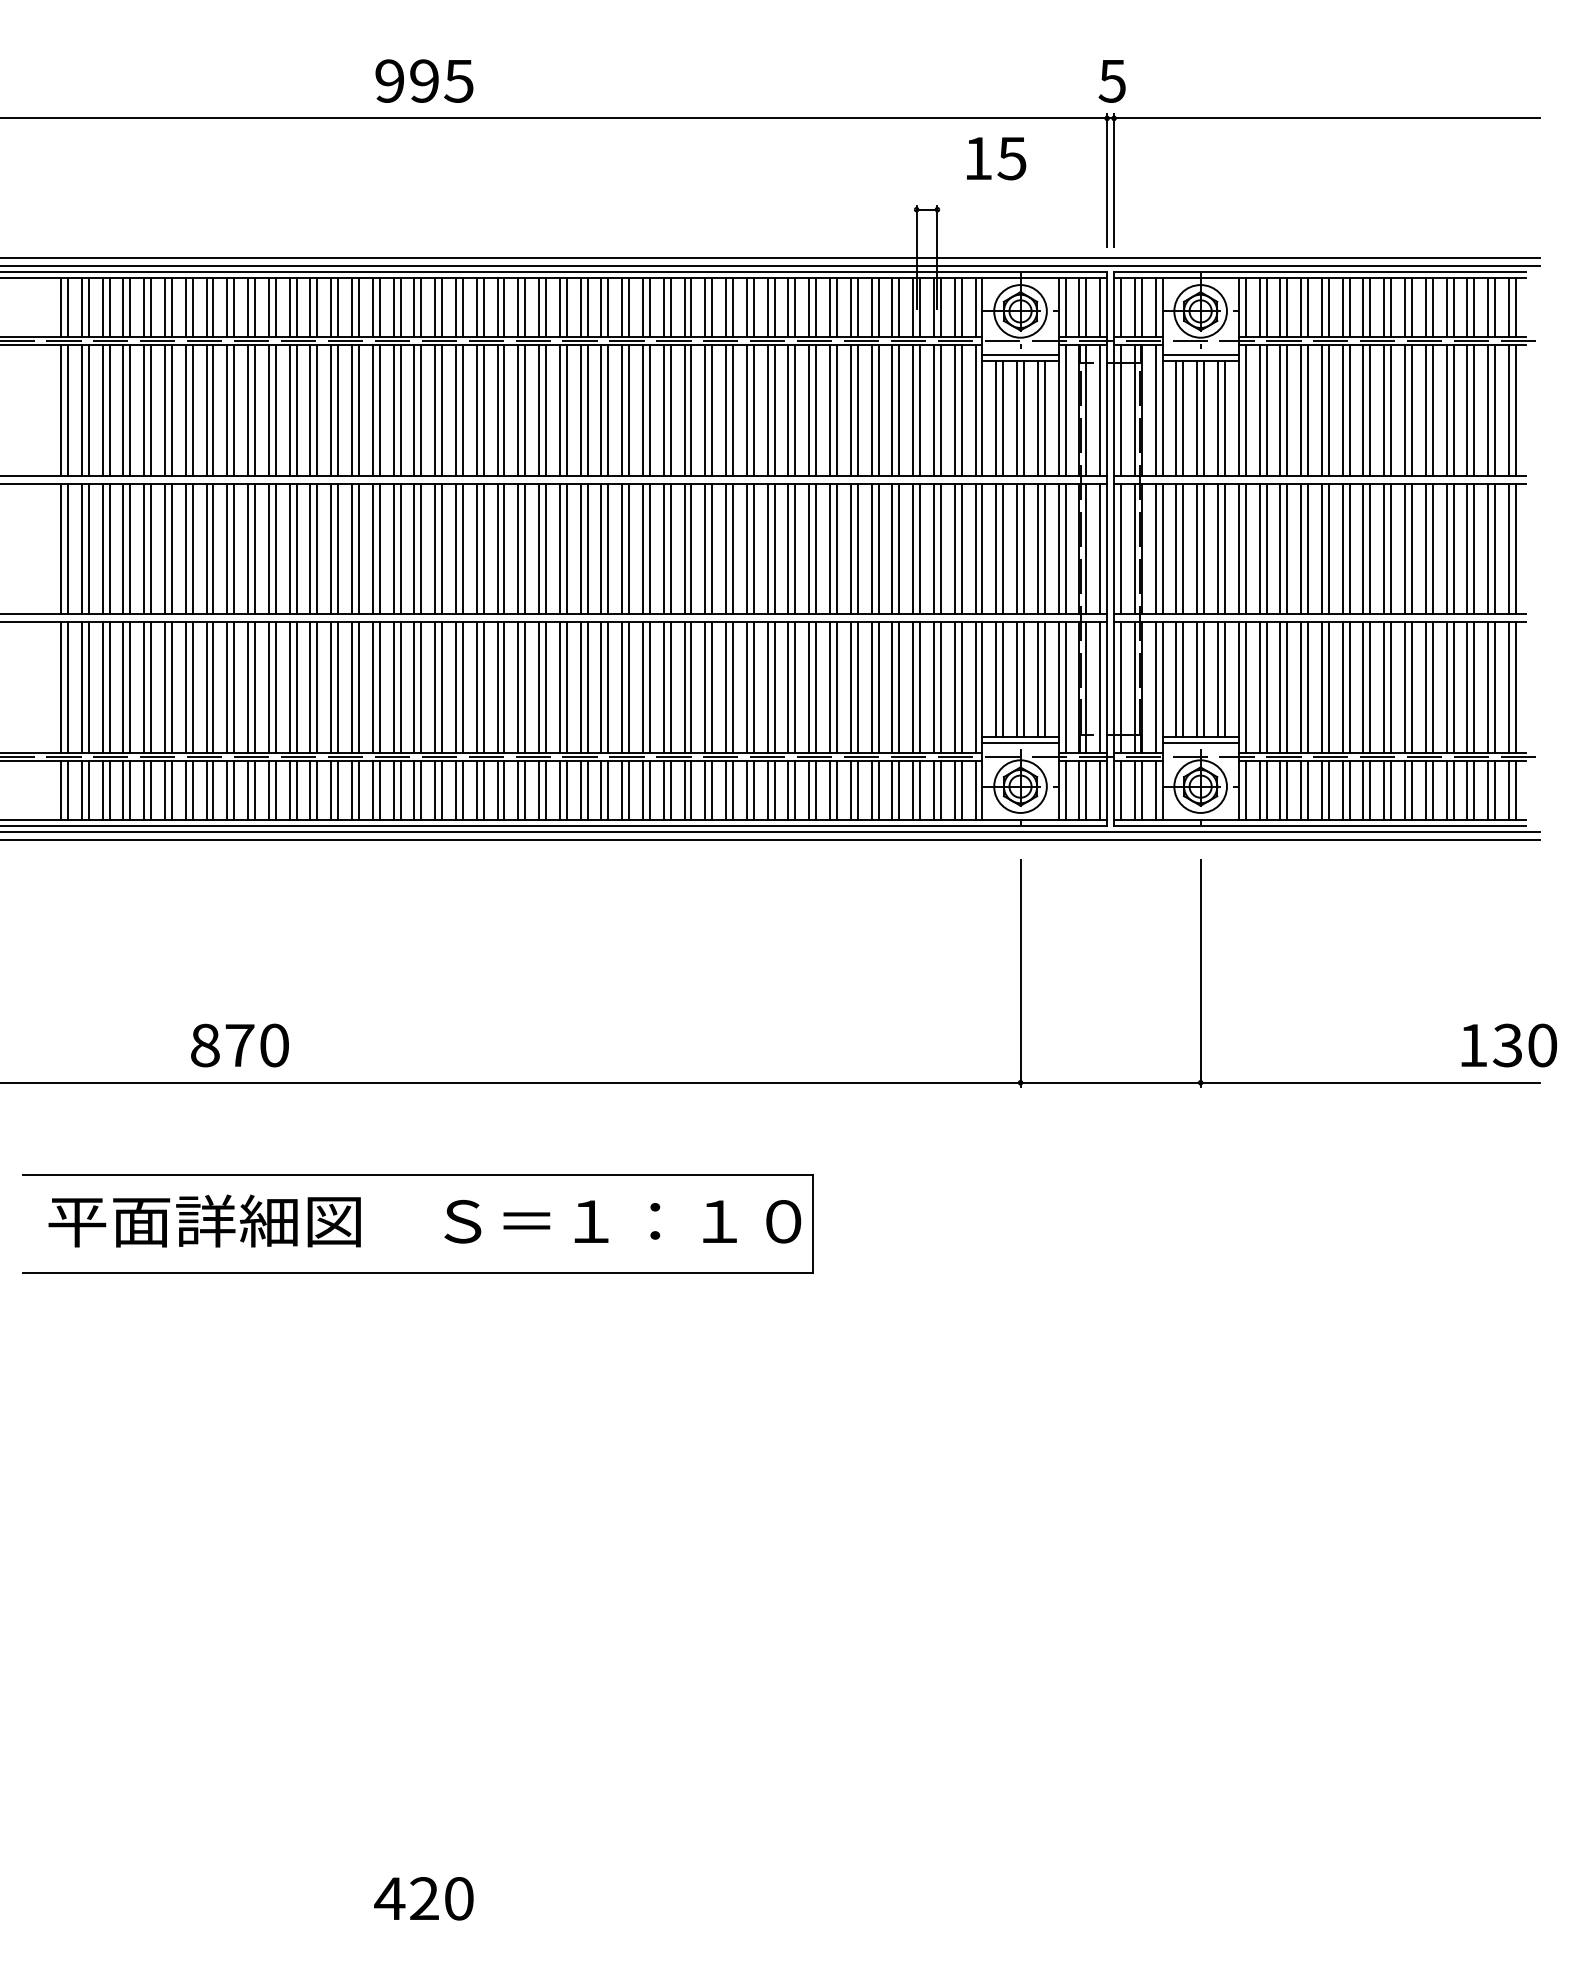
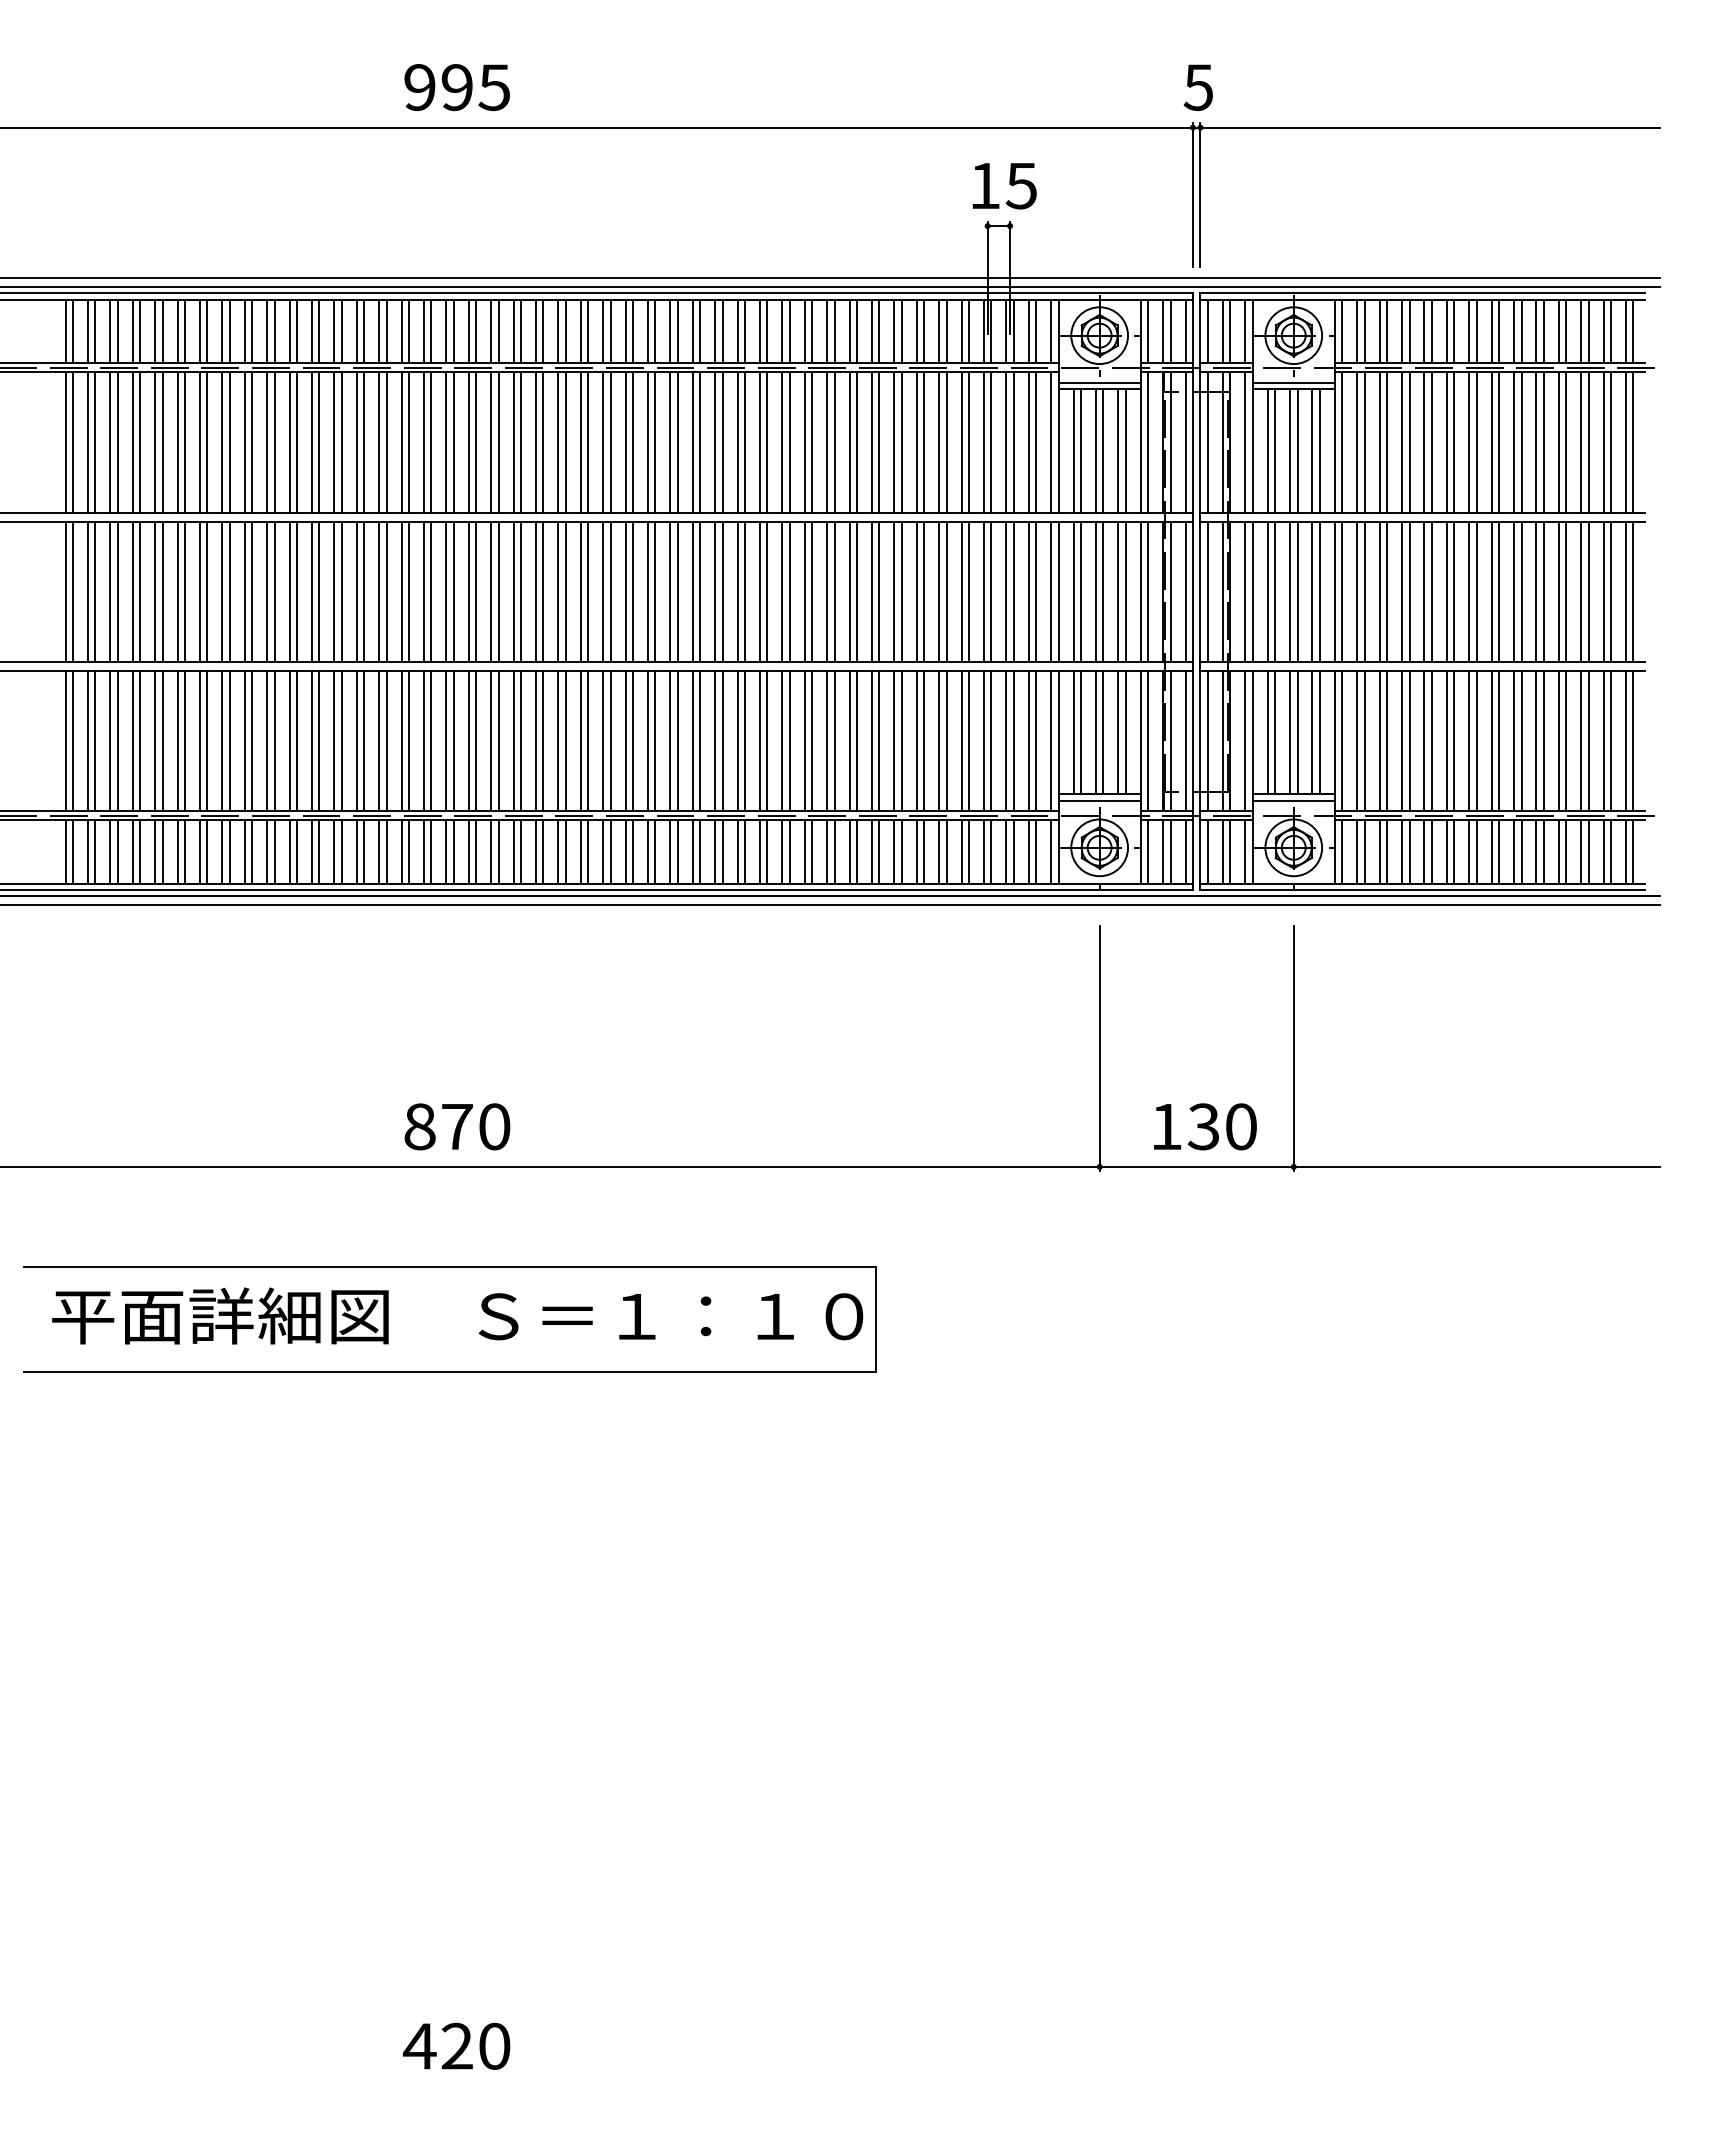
text: (996, 159) -> (1004, 186), moved
text: (240, 1045) -> (457, 1126), moved
text: (1509, 1045) -> (1205, 1126), moved

